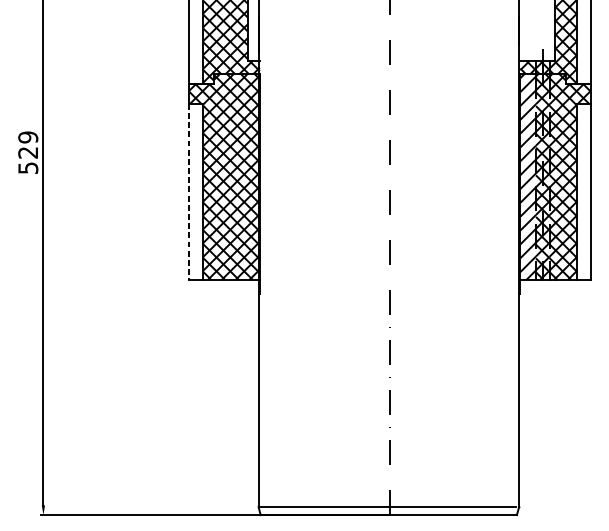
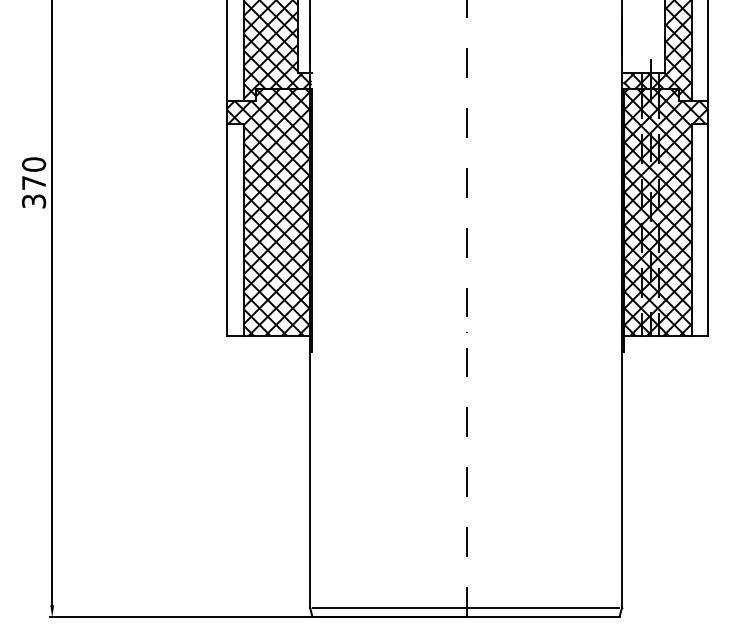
text: (28, 152) -> (34, 182), 529 -> 370
hatch: (527, 177) -> (632, 212), added
line: (189, 191) -> (227, 229), dashed -> solid

